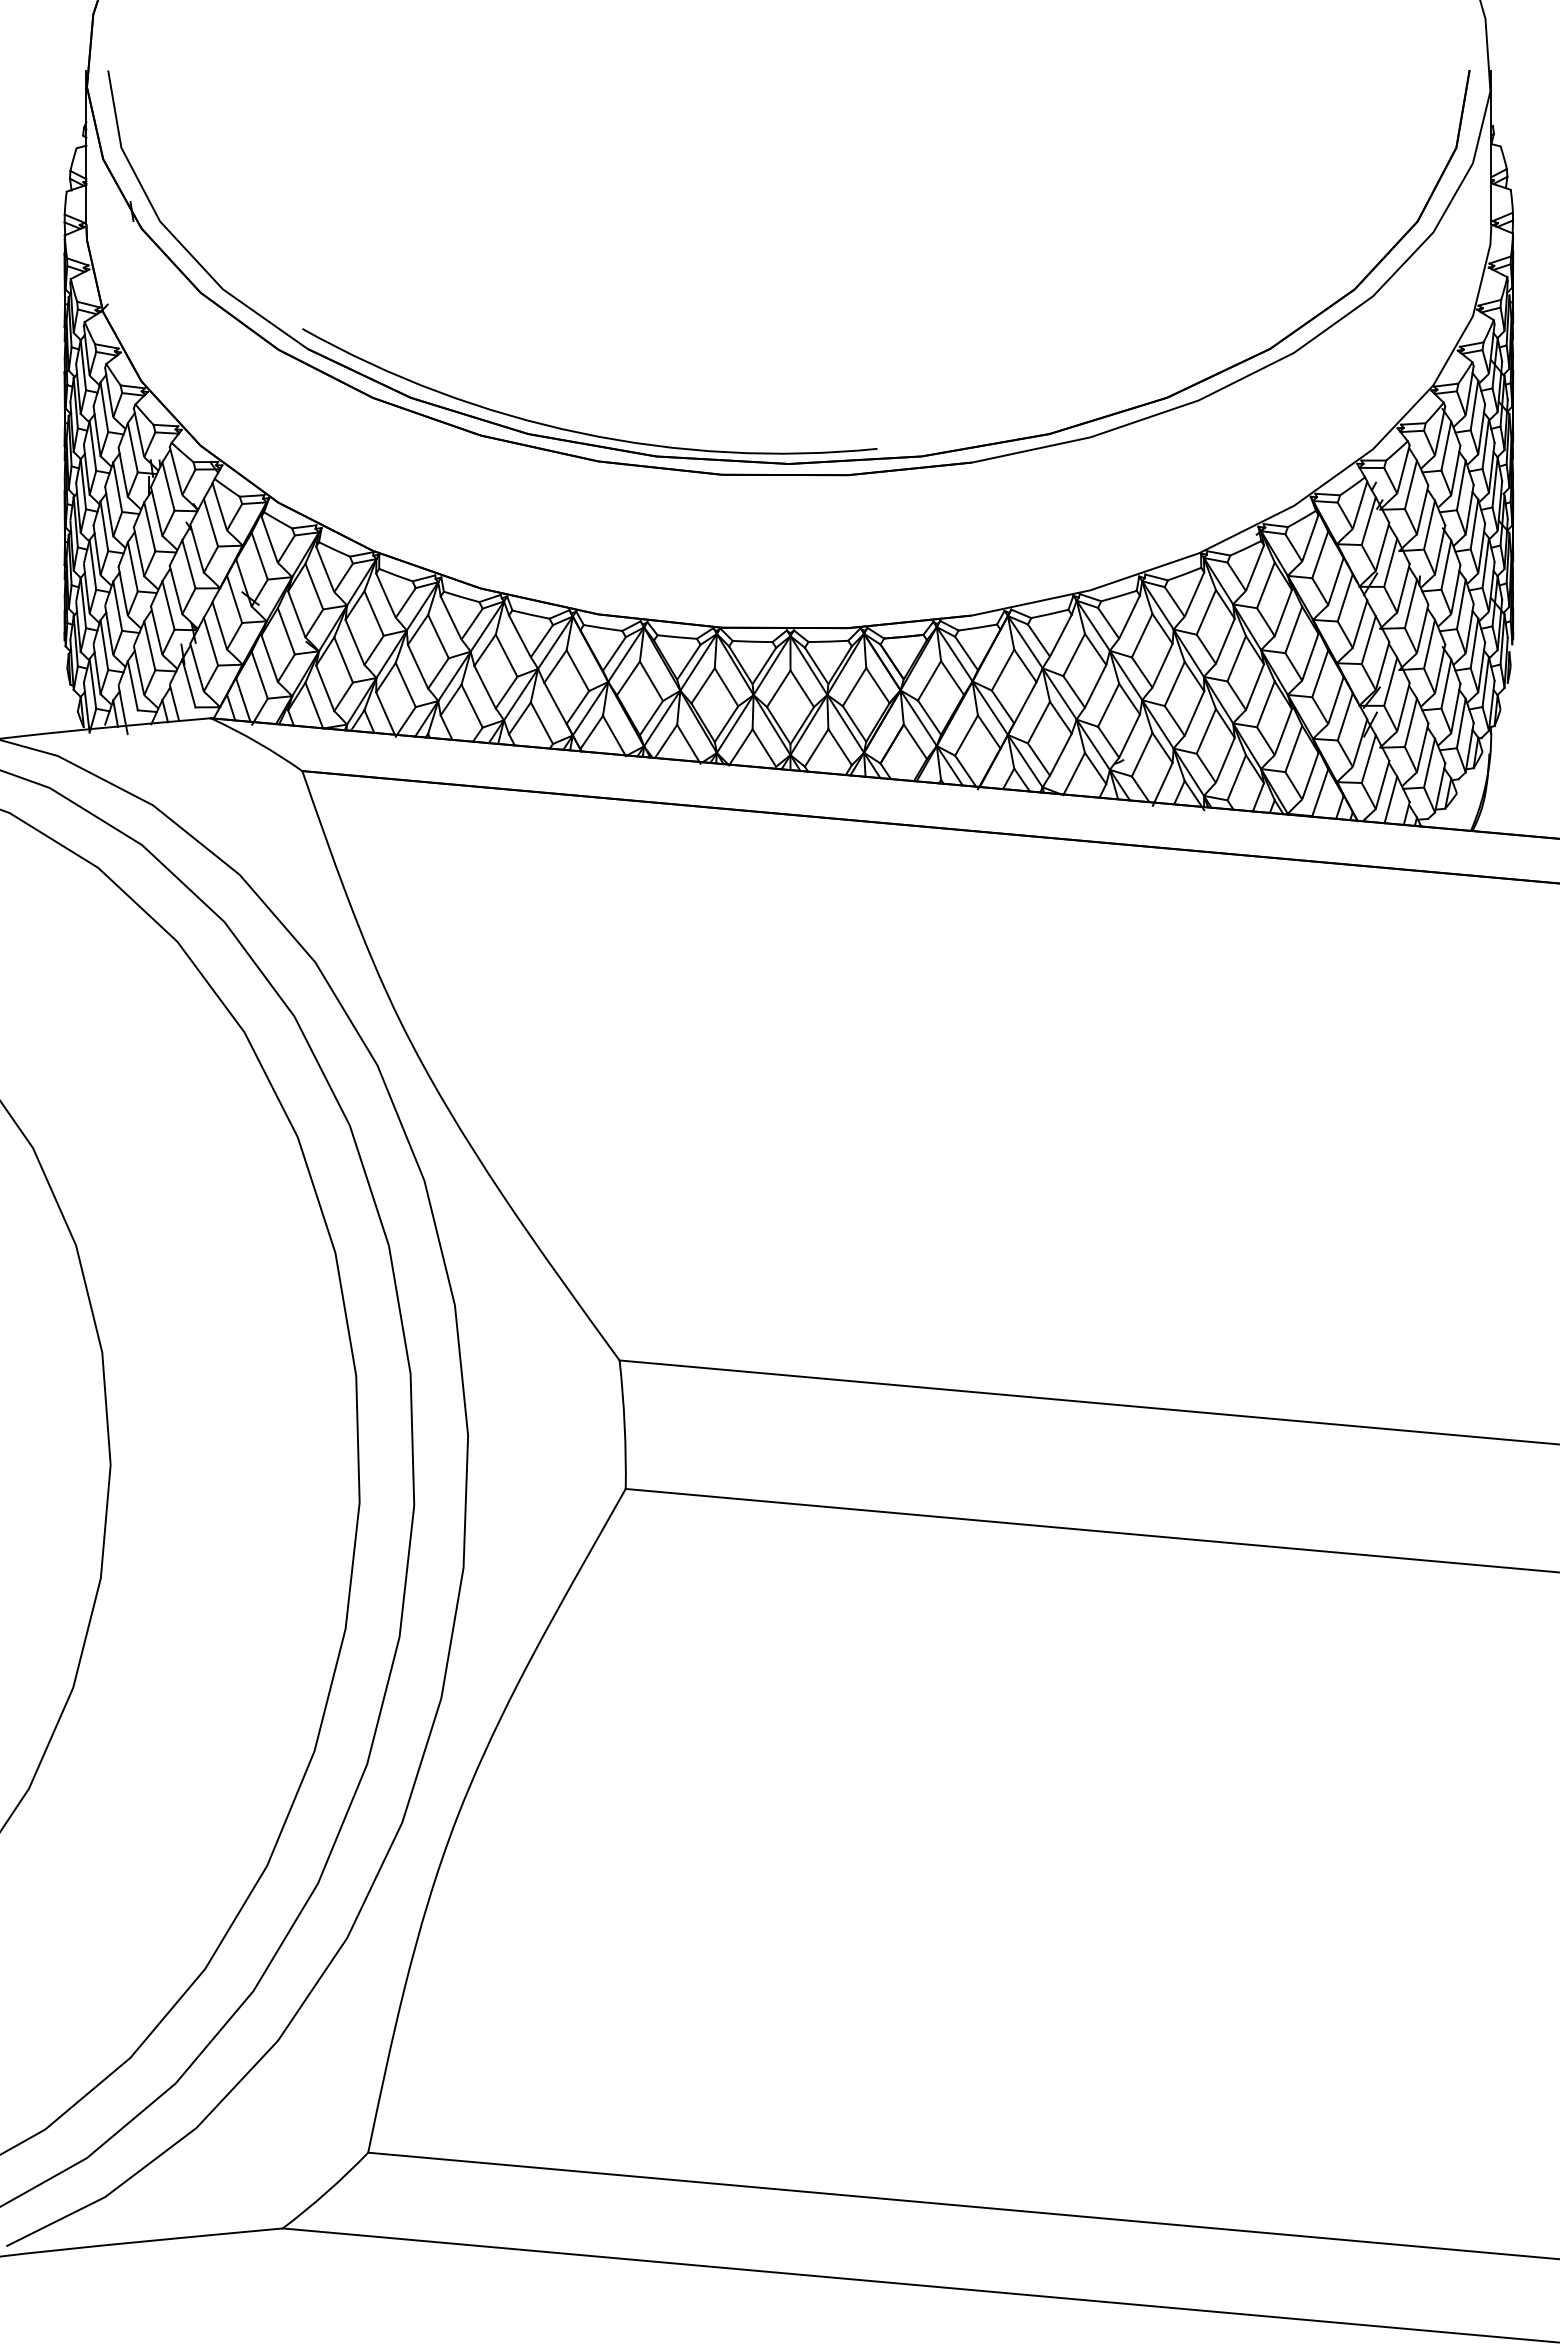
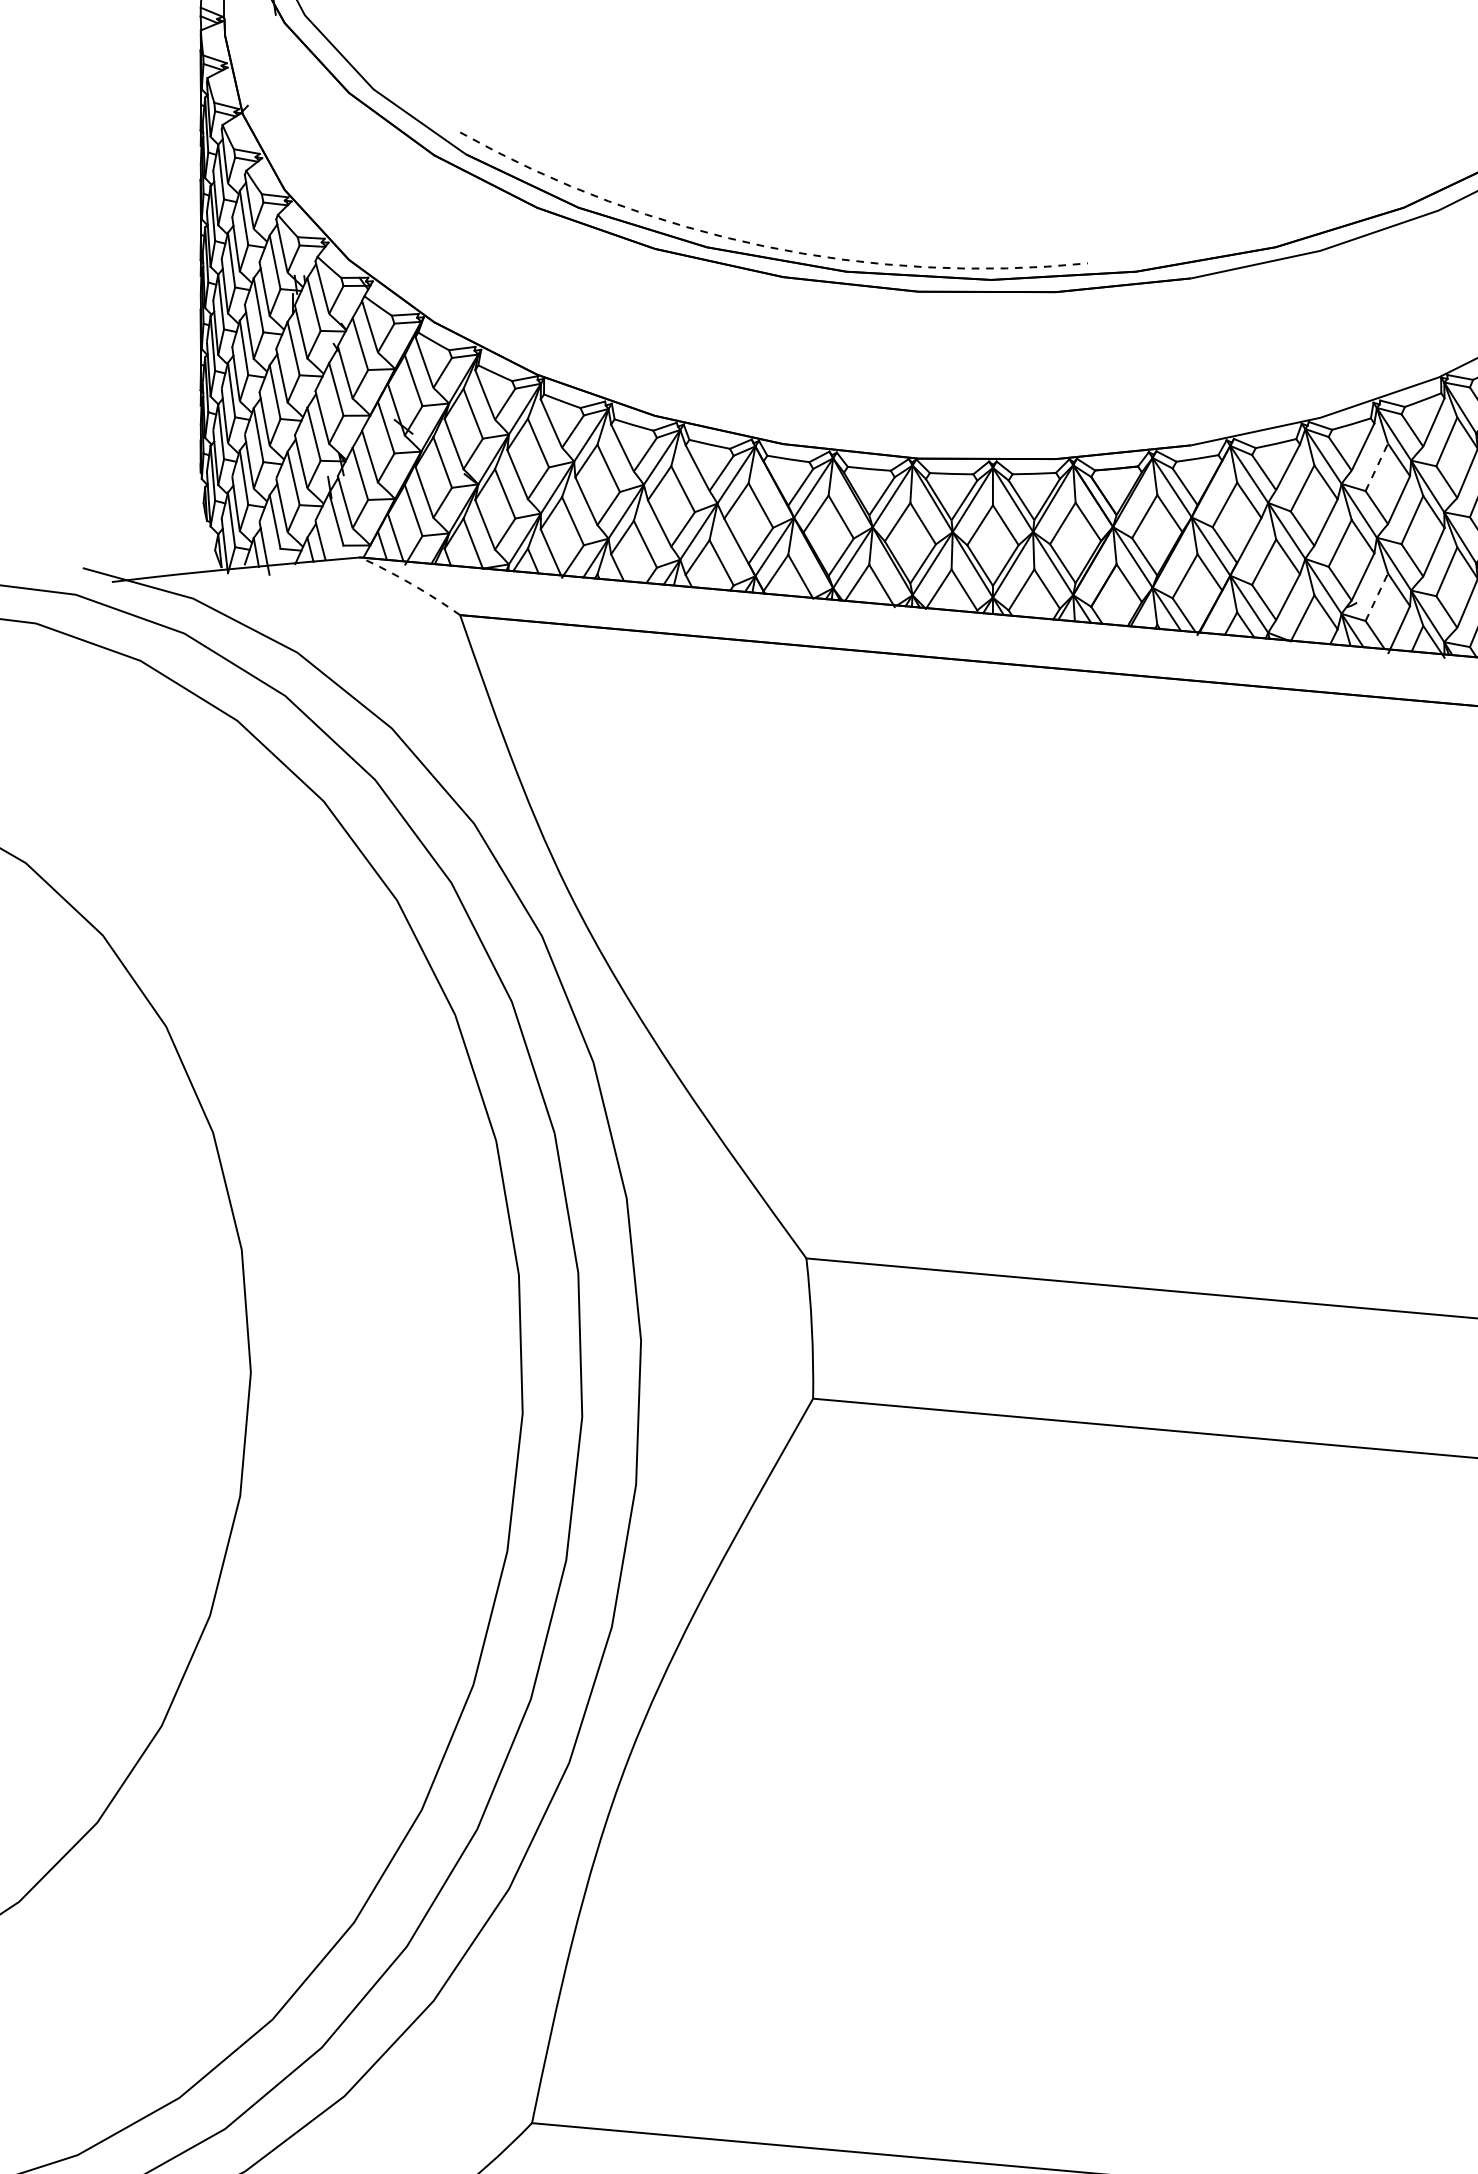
arc: (580, 433) -> (763, 246), solid -> dashed
line: (1142, 635) -> (1377, 467), solid -> dashed
arc: (257, 742) -> (411, 583), solid -> dashed
line: (1142, 754) -> (1377, 597), solid -> dashed

